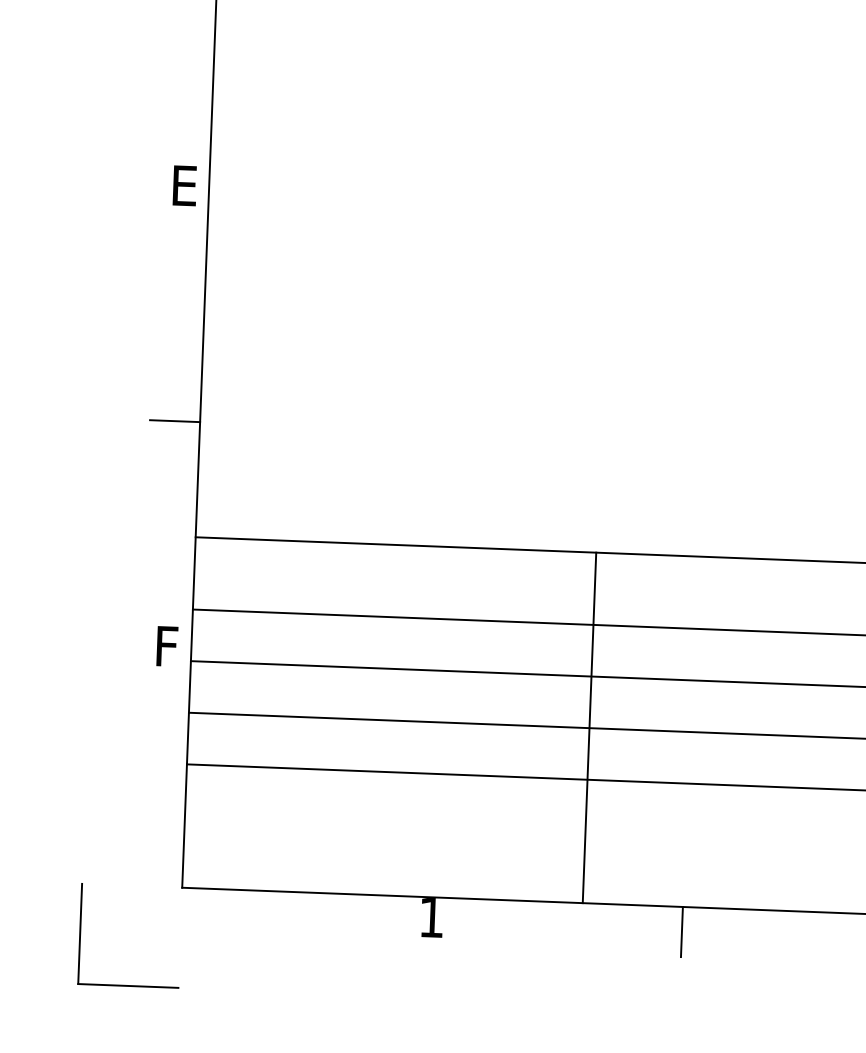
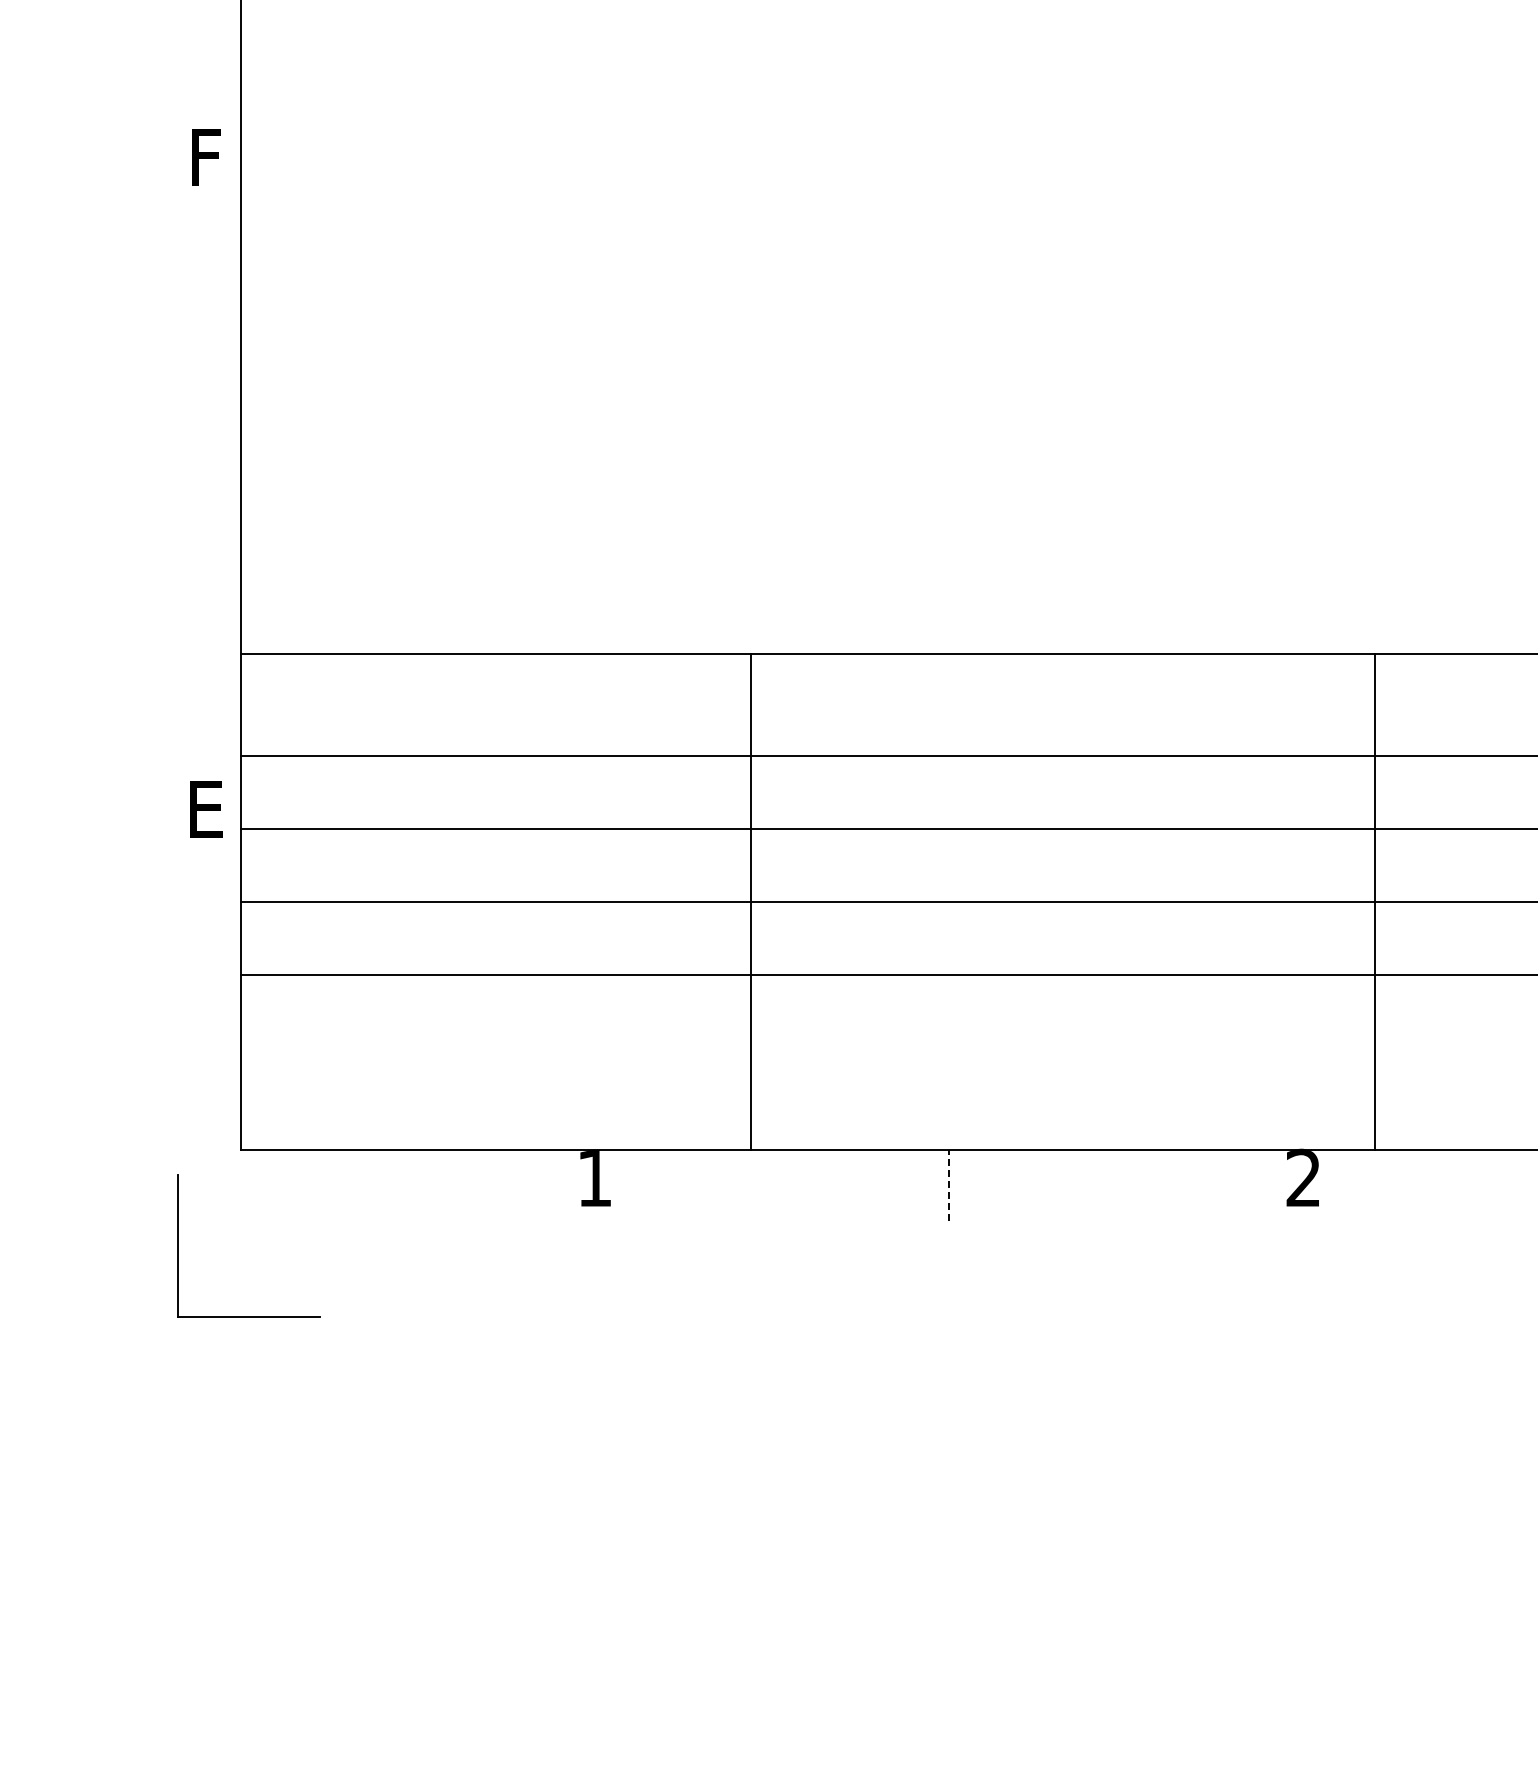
text: (185, 185) -> (206, 157), E -> F
line: (174, 421) -> (204, 490), removed
text: (167, 646) -> (206, 809), F -> E
line: (589, 727) -> (750, 901), moved
line: (682, 931) -> (949, 1184), solid -> dashed
part: (80, 933) -> (178, 1245), moved

